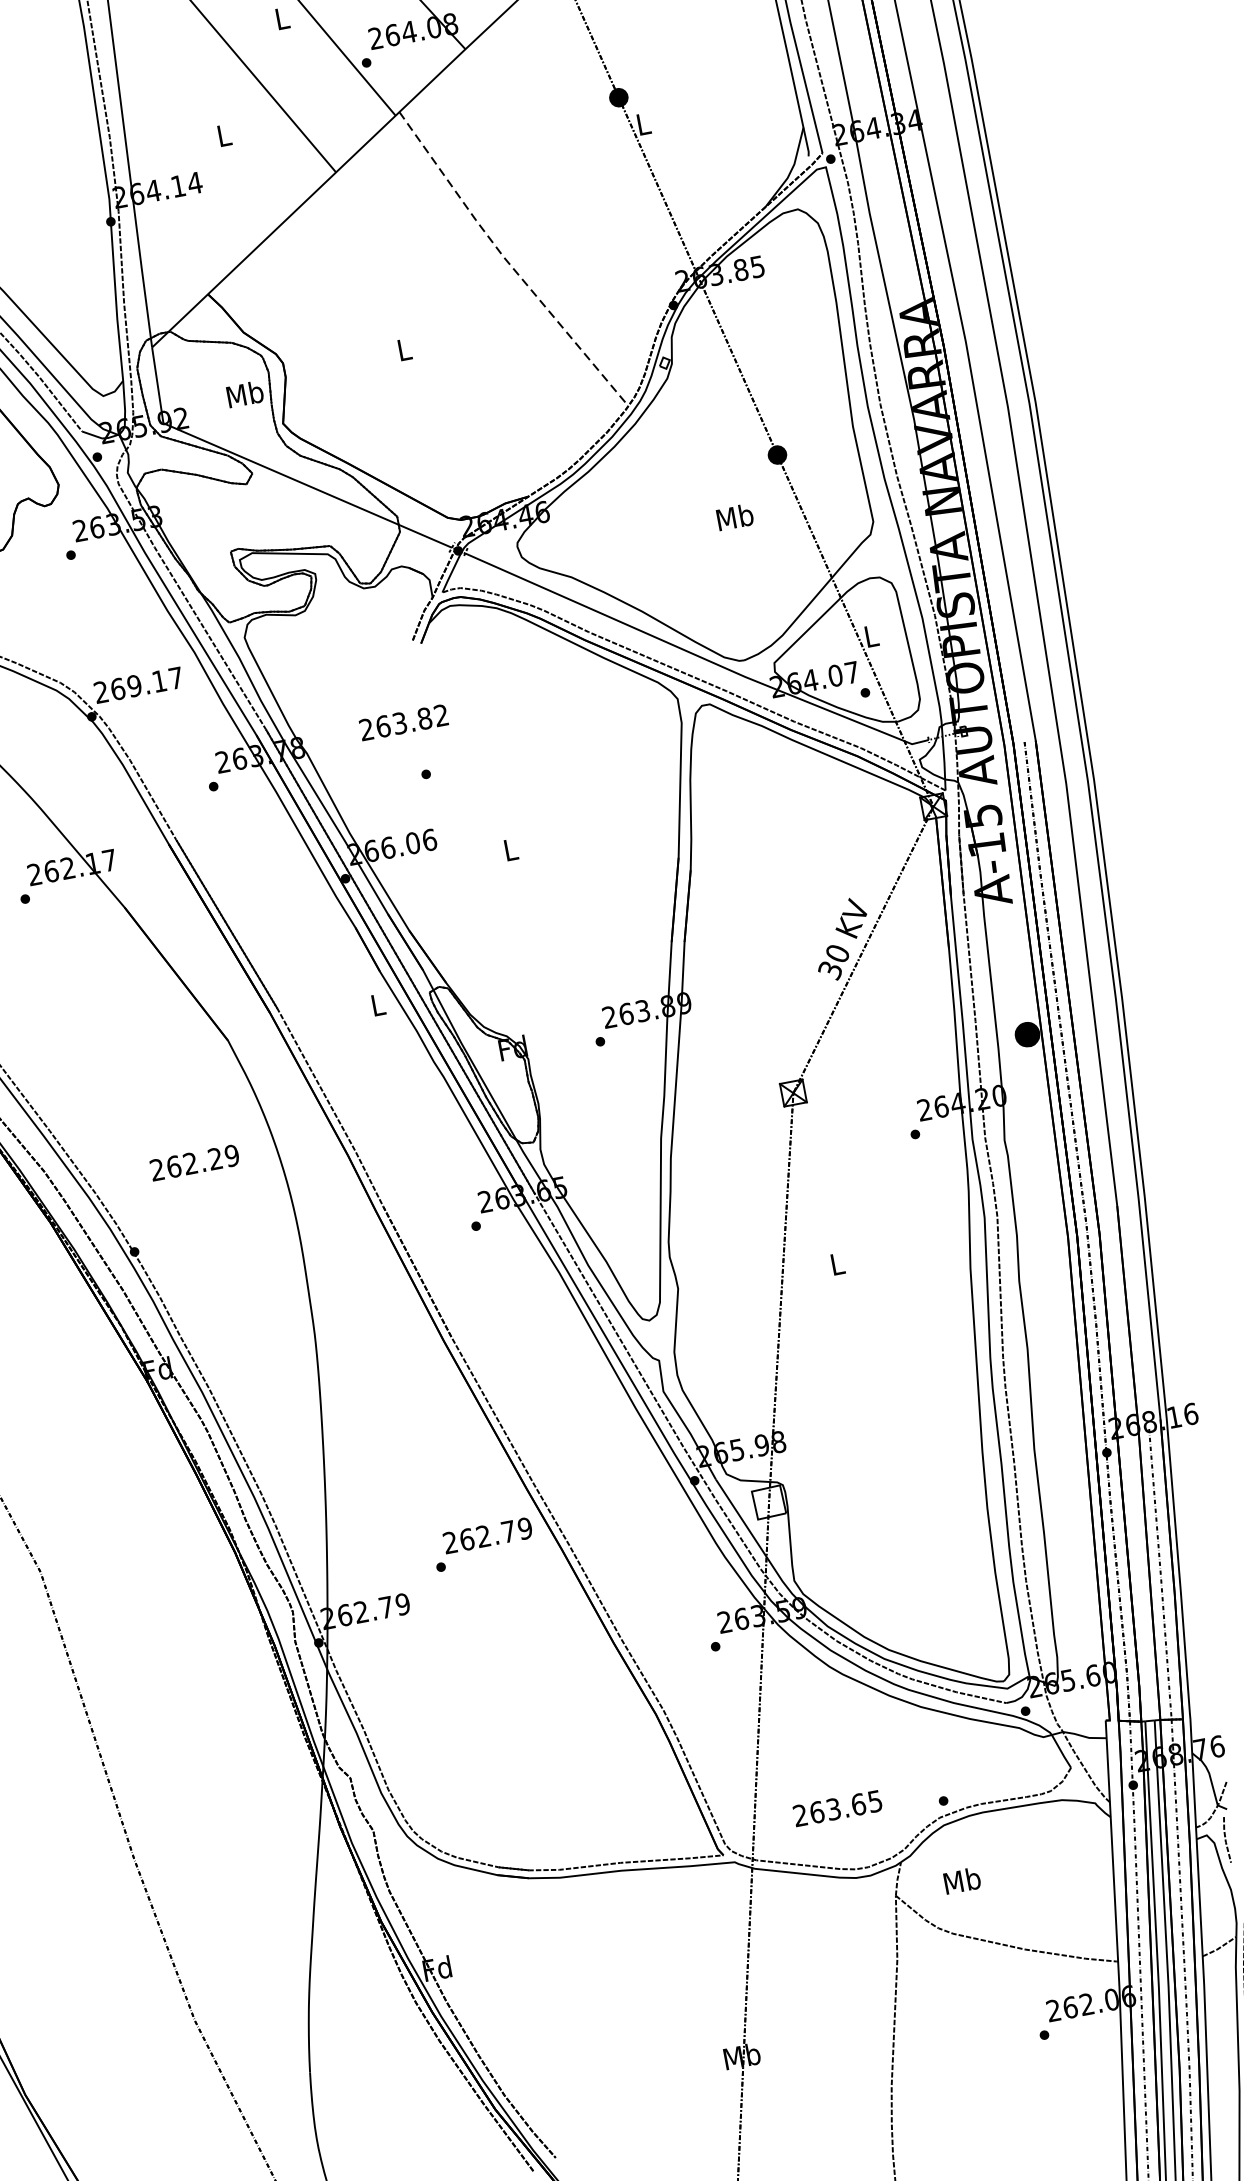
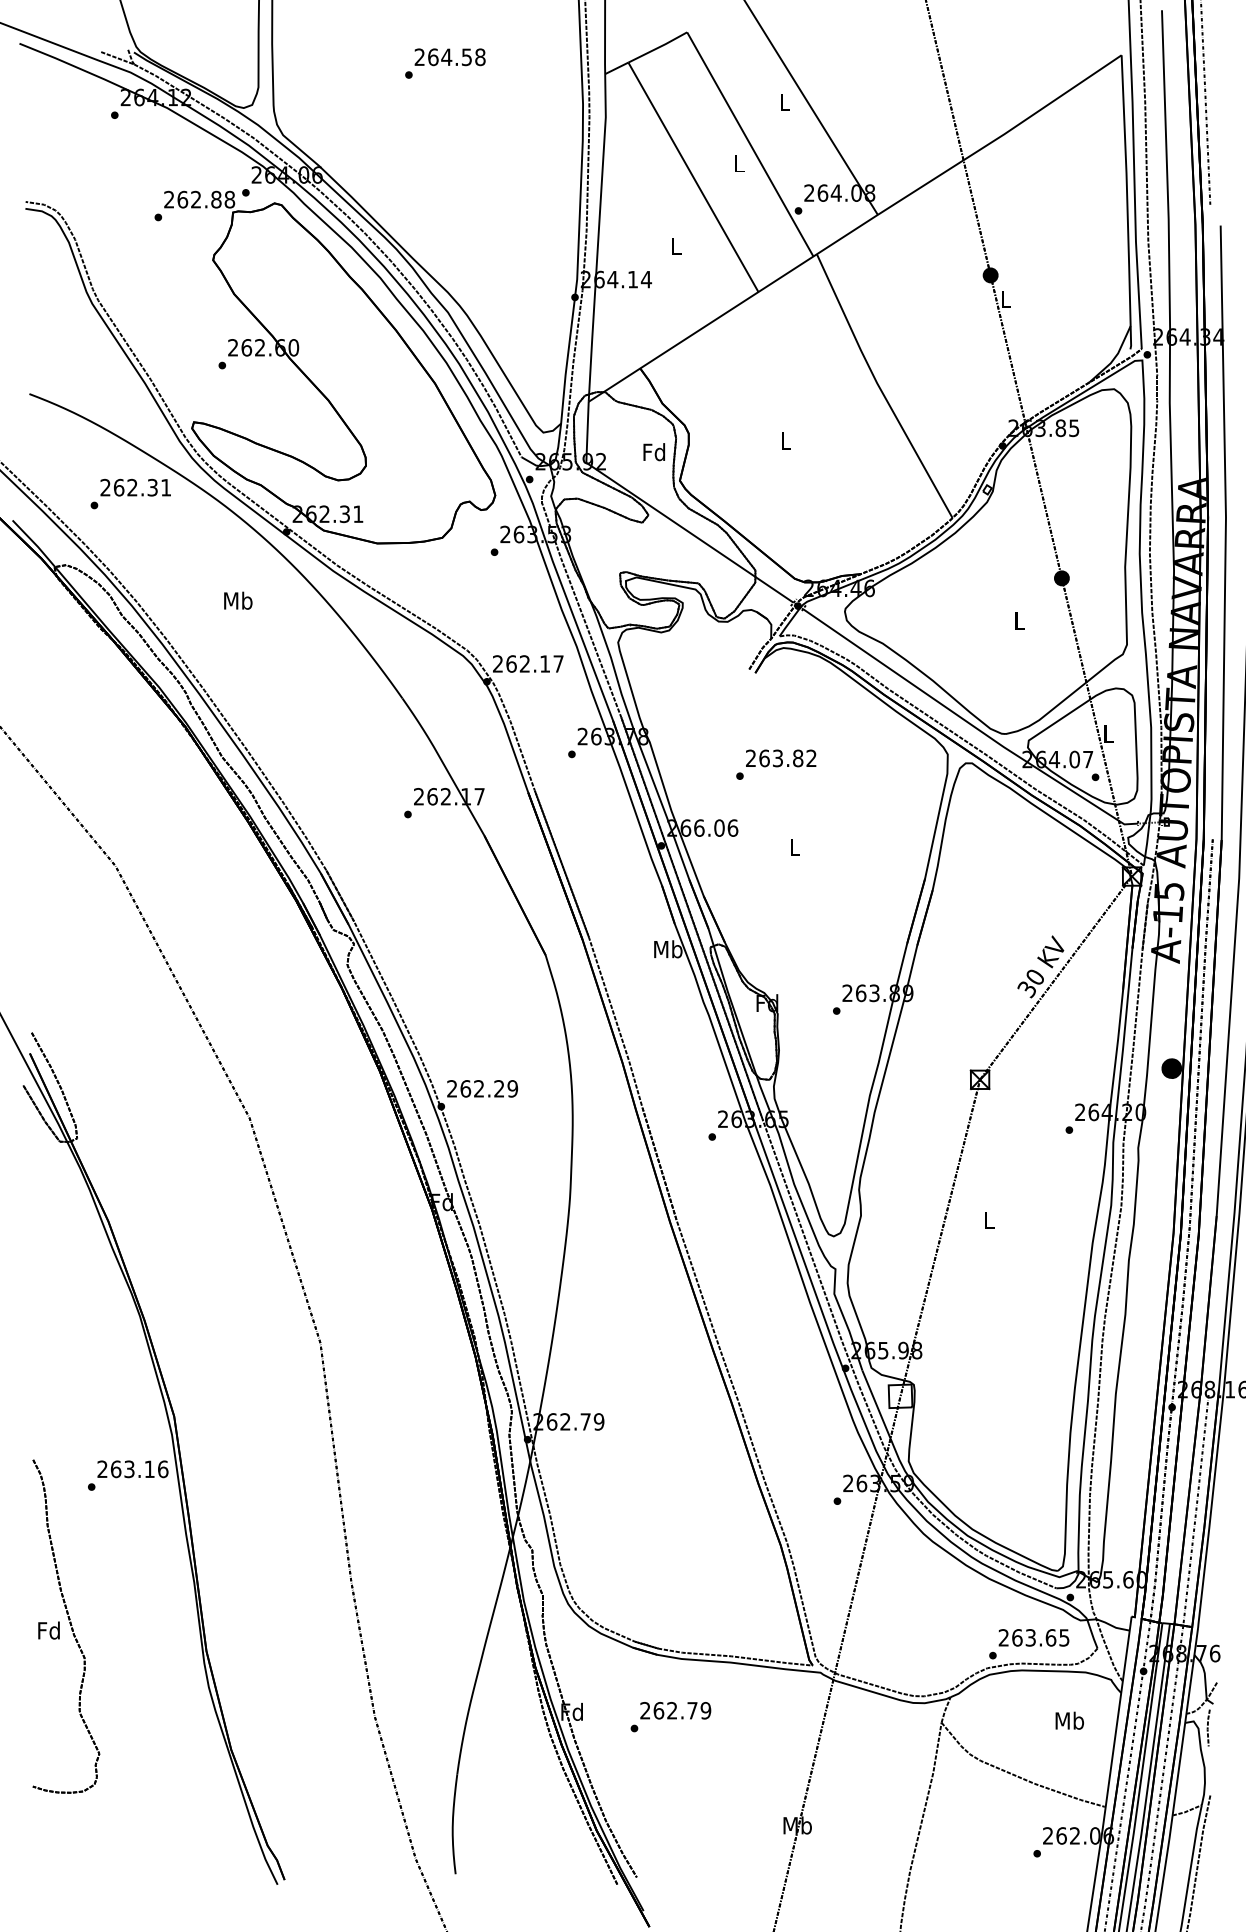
line: (507, 261) -> (879, 387), dashed -> solid
text: (245, 394) -> (654, 452), Mb -> Fd
text: (734, 516) -> (1019, 620), Mb -> L
text: (133, 685) -> (524, 663), 269.17 -> 262.17
text: (404, 722) -> (781, 758), moved
text: (378, 1004) -> (668, 949), L -> Mb
text: (194, 1162) -> (482, 1088), moved
text: (483, 1545) -> (670, 1717), moved
text: (837, 1808) -> (1033, 1637), moved
text: (961, 1880) -> (1069, 1720), moved

